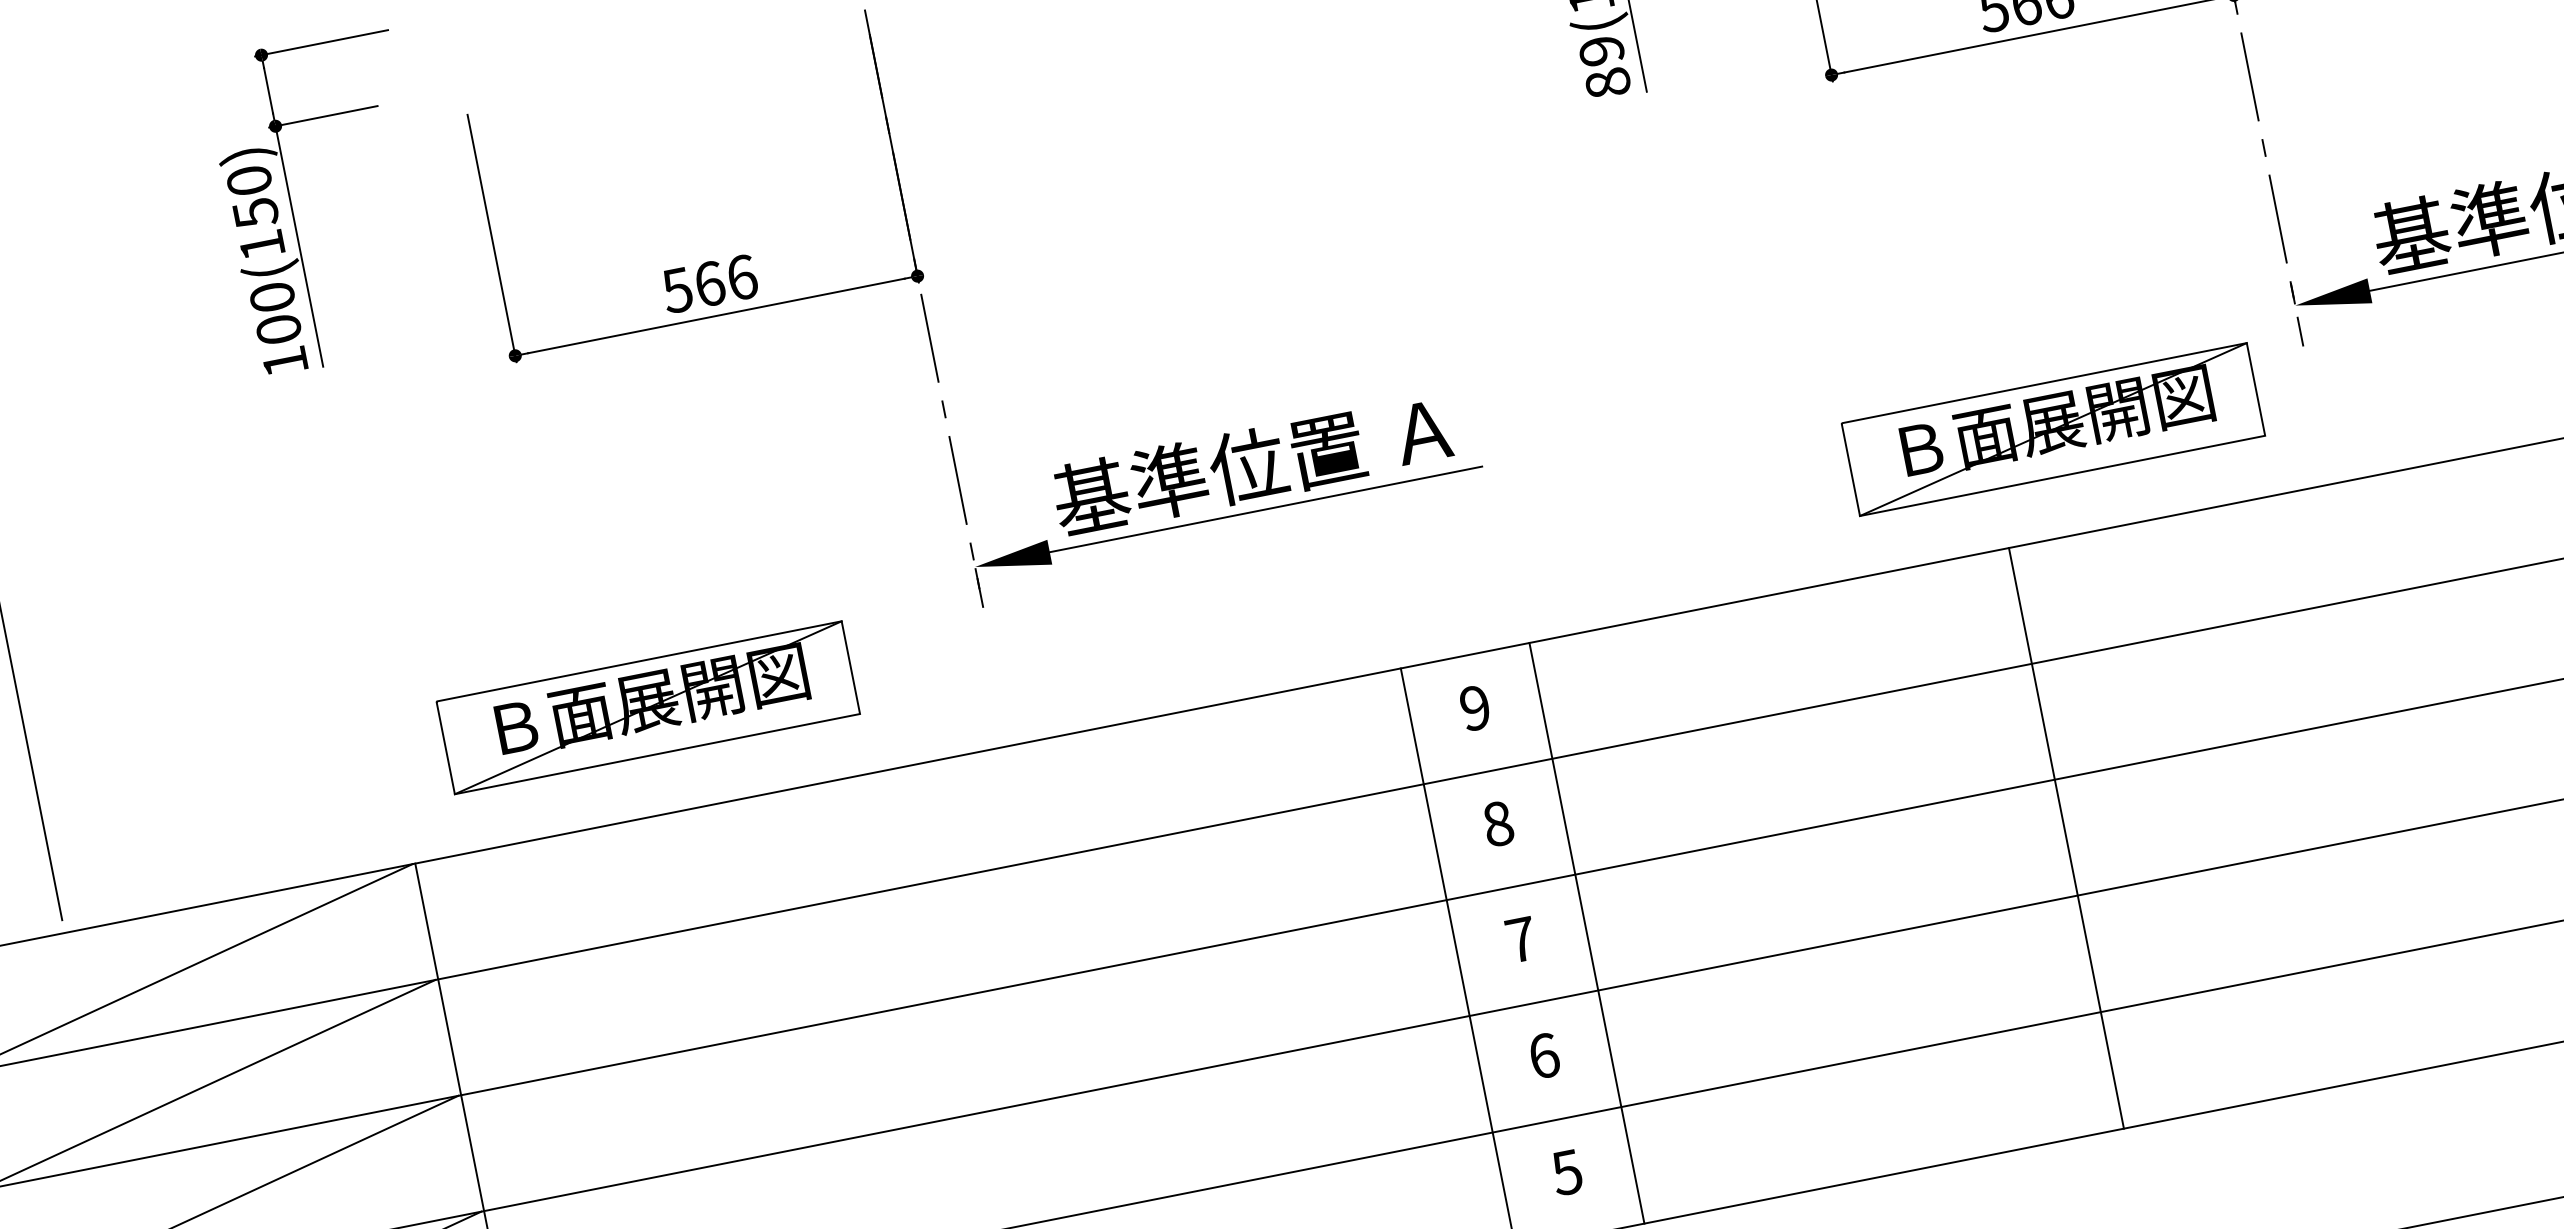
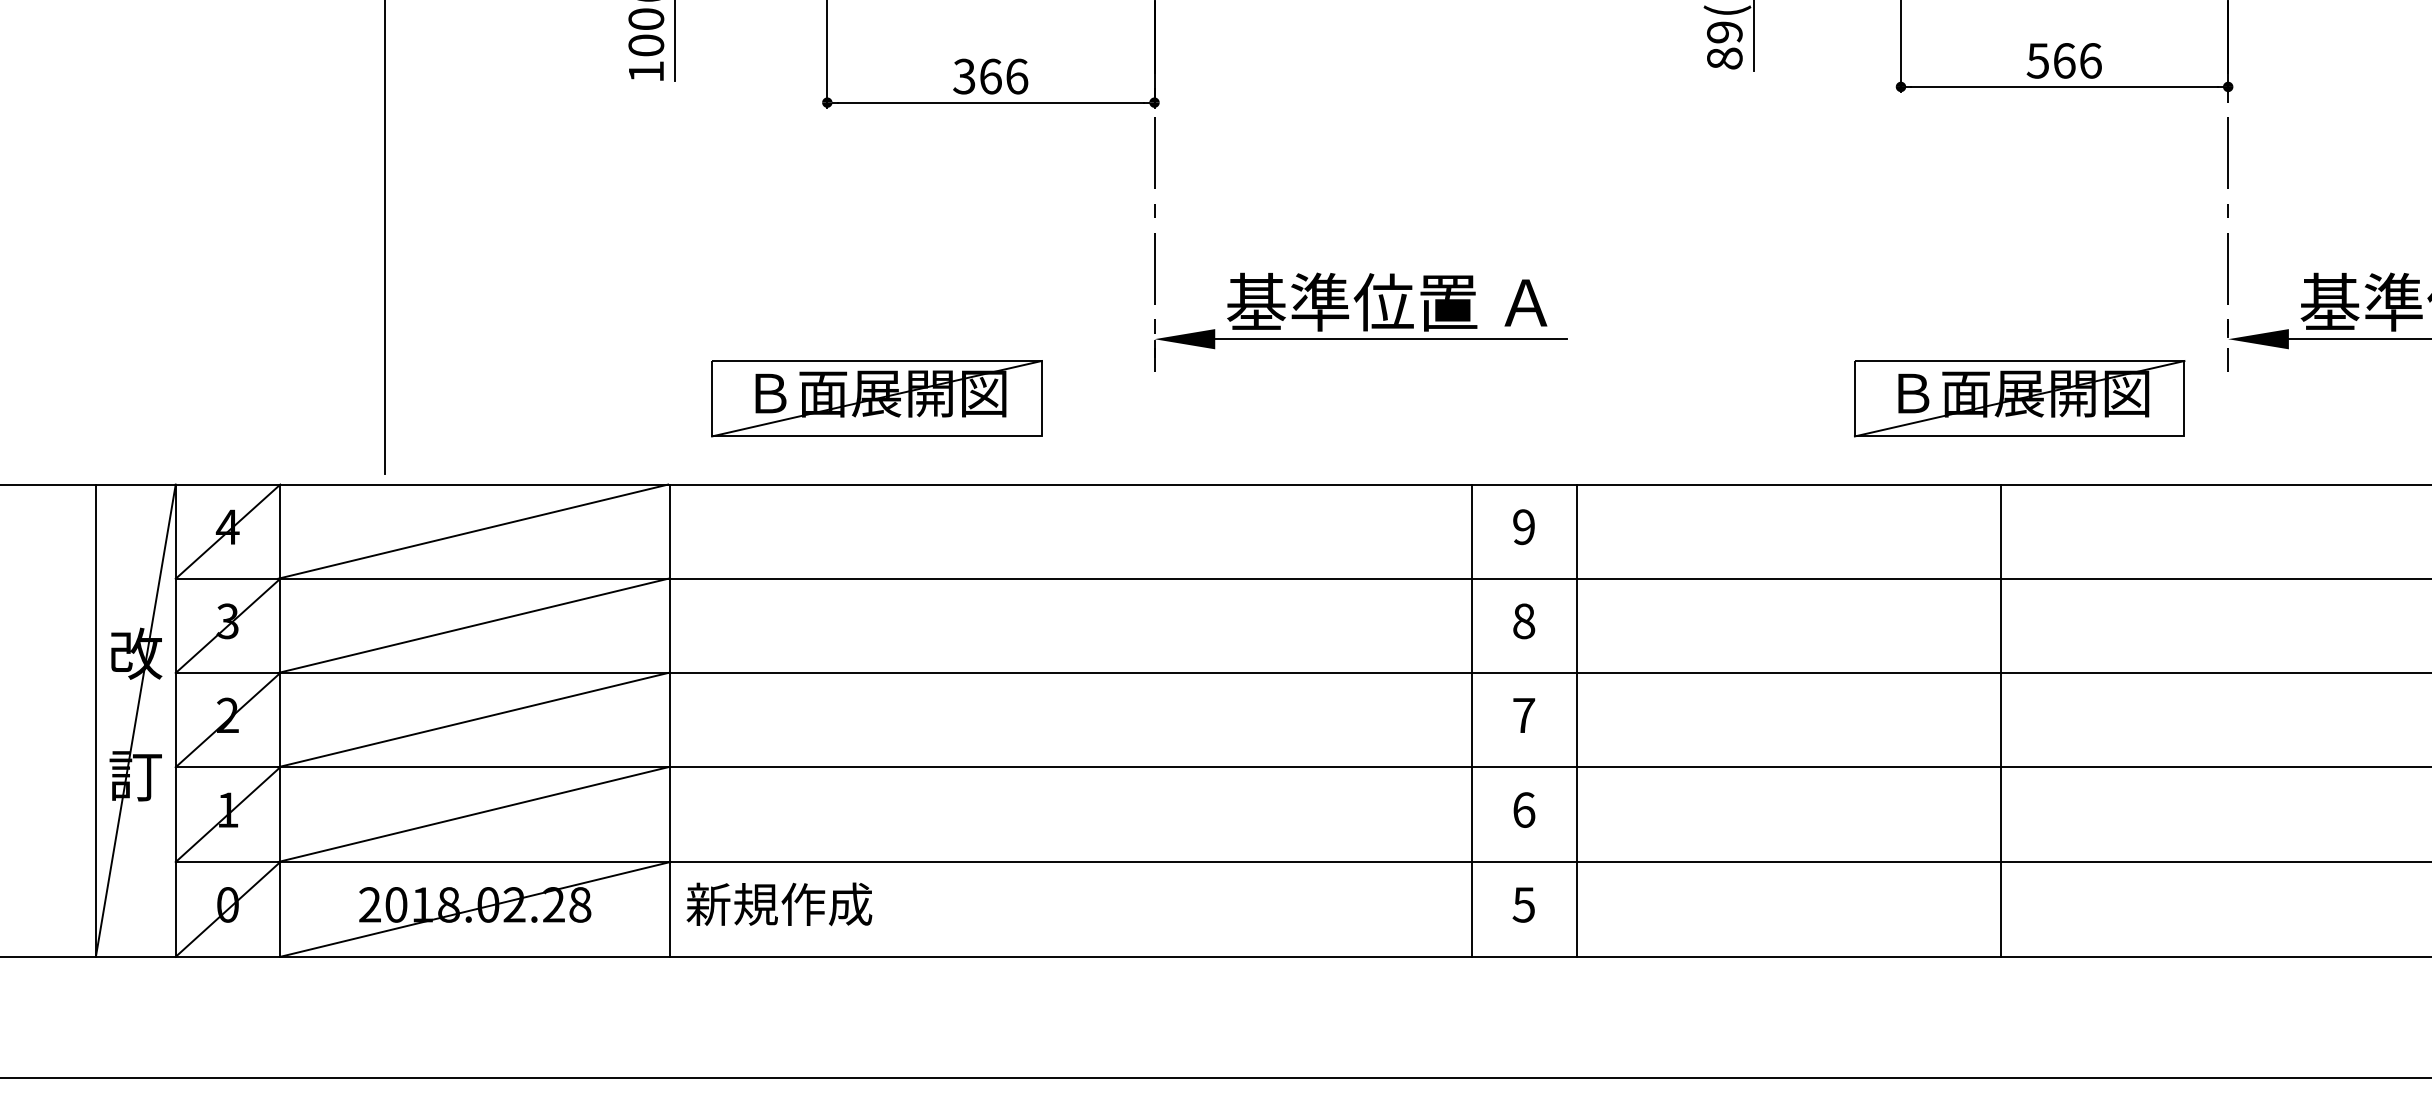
text: (677, 290) -> (964, 76), 566 -> 366
line: (2066, 838) -> (2000, 720), moved

